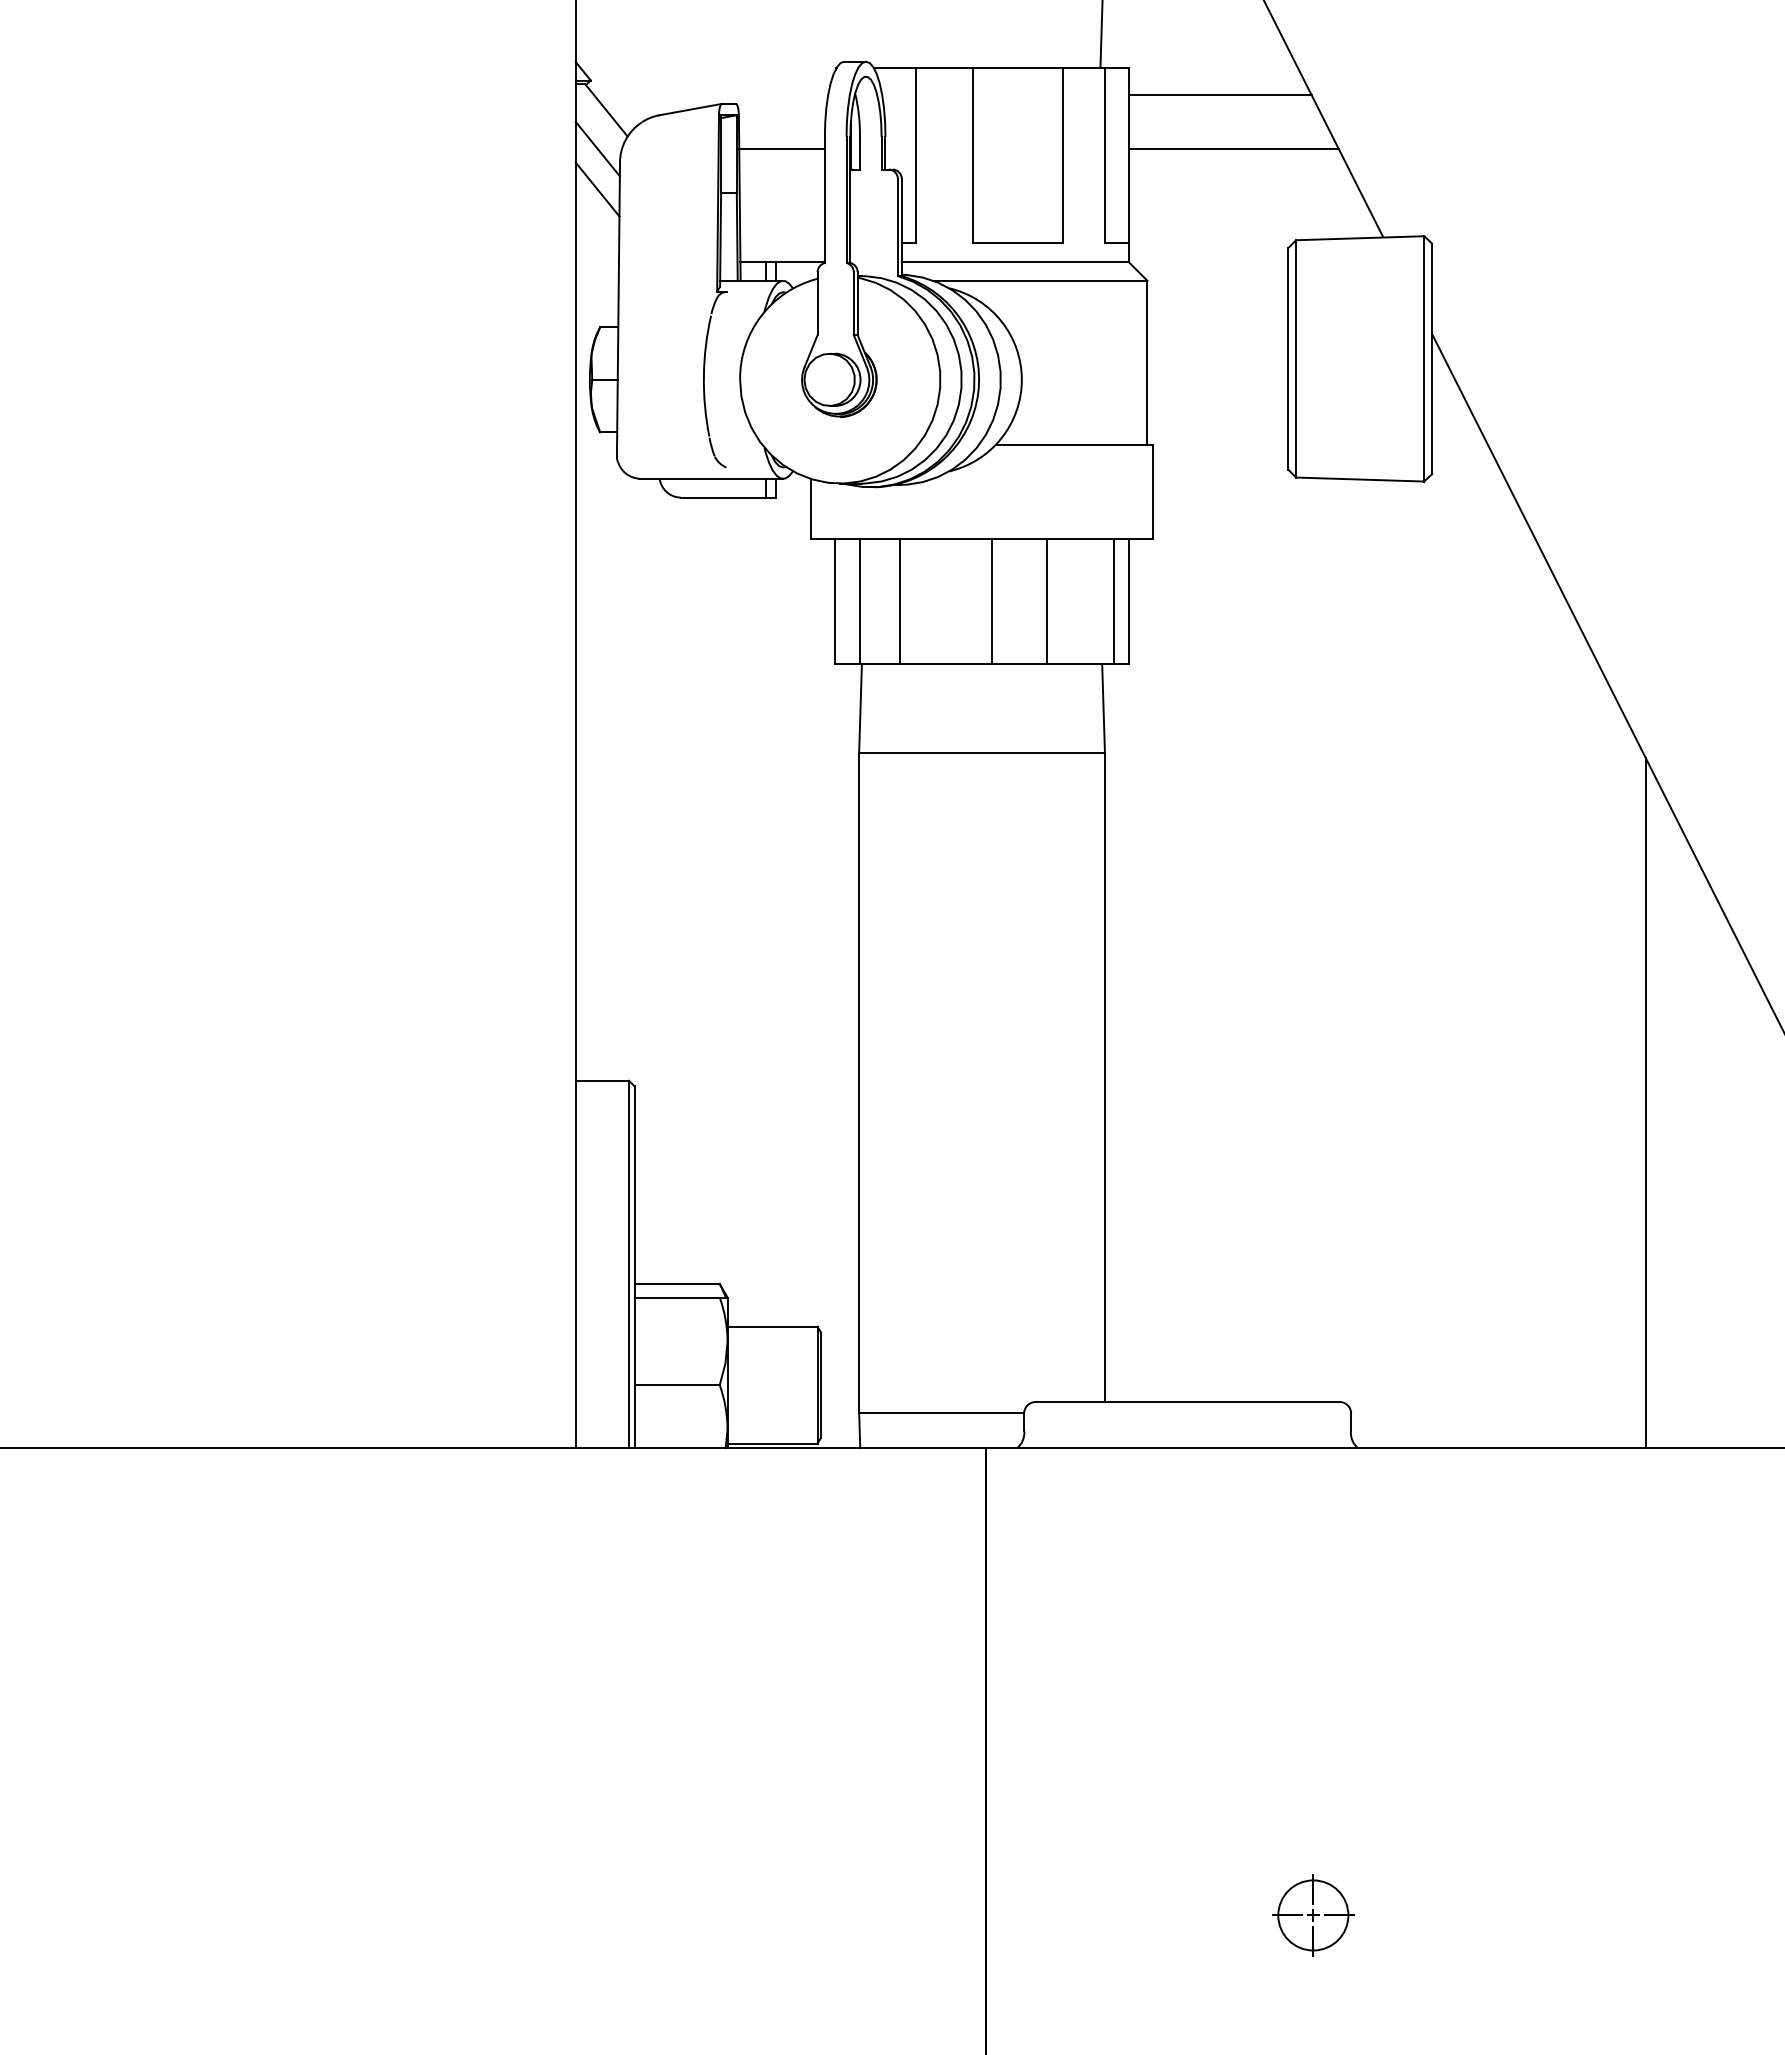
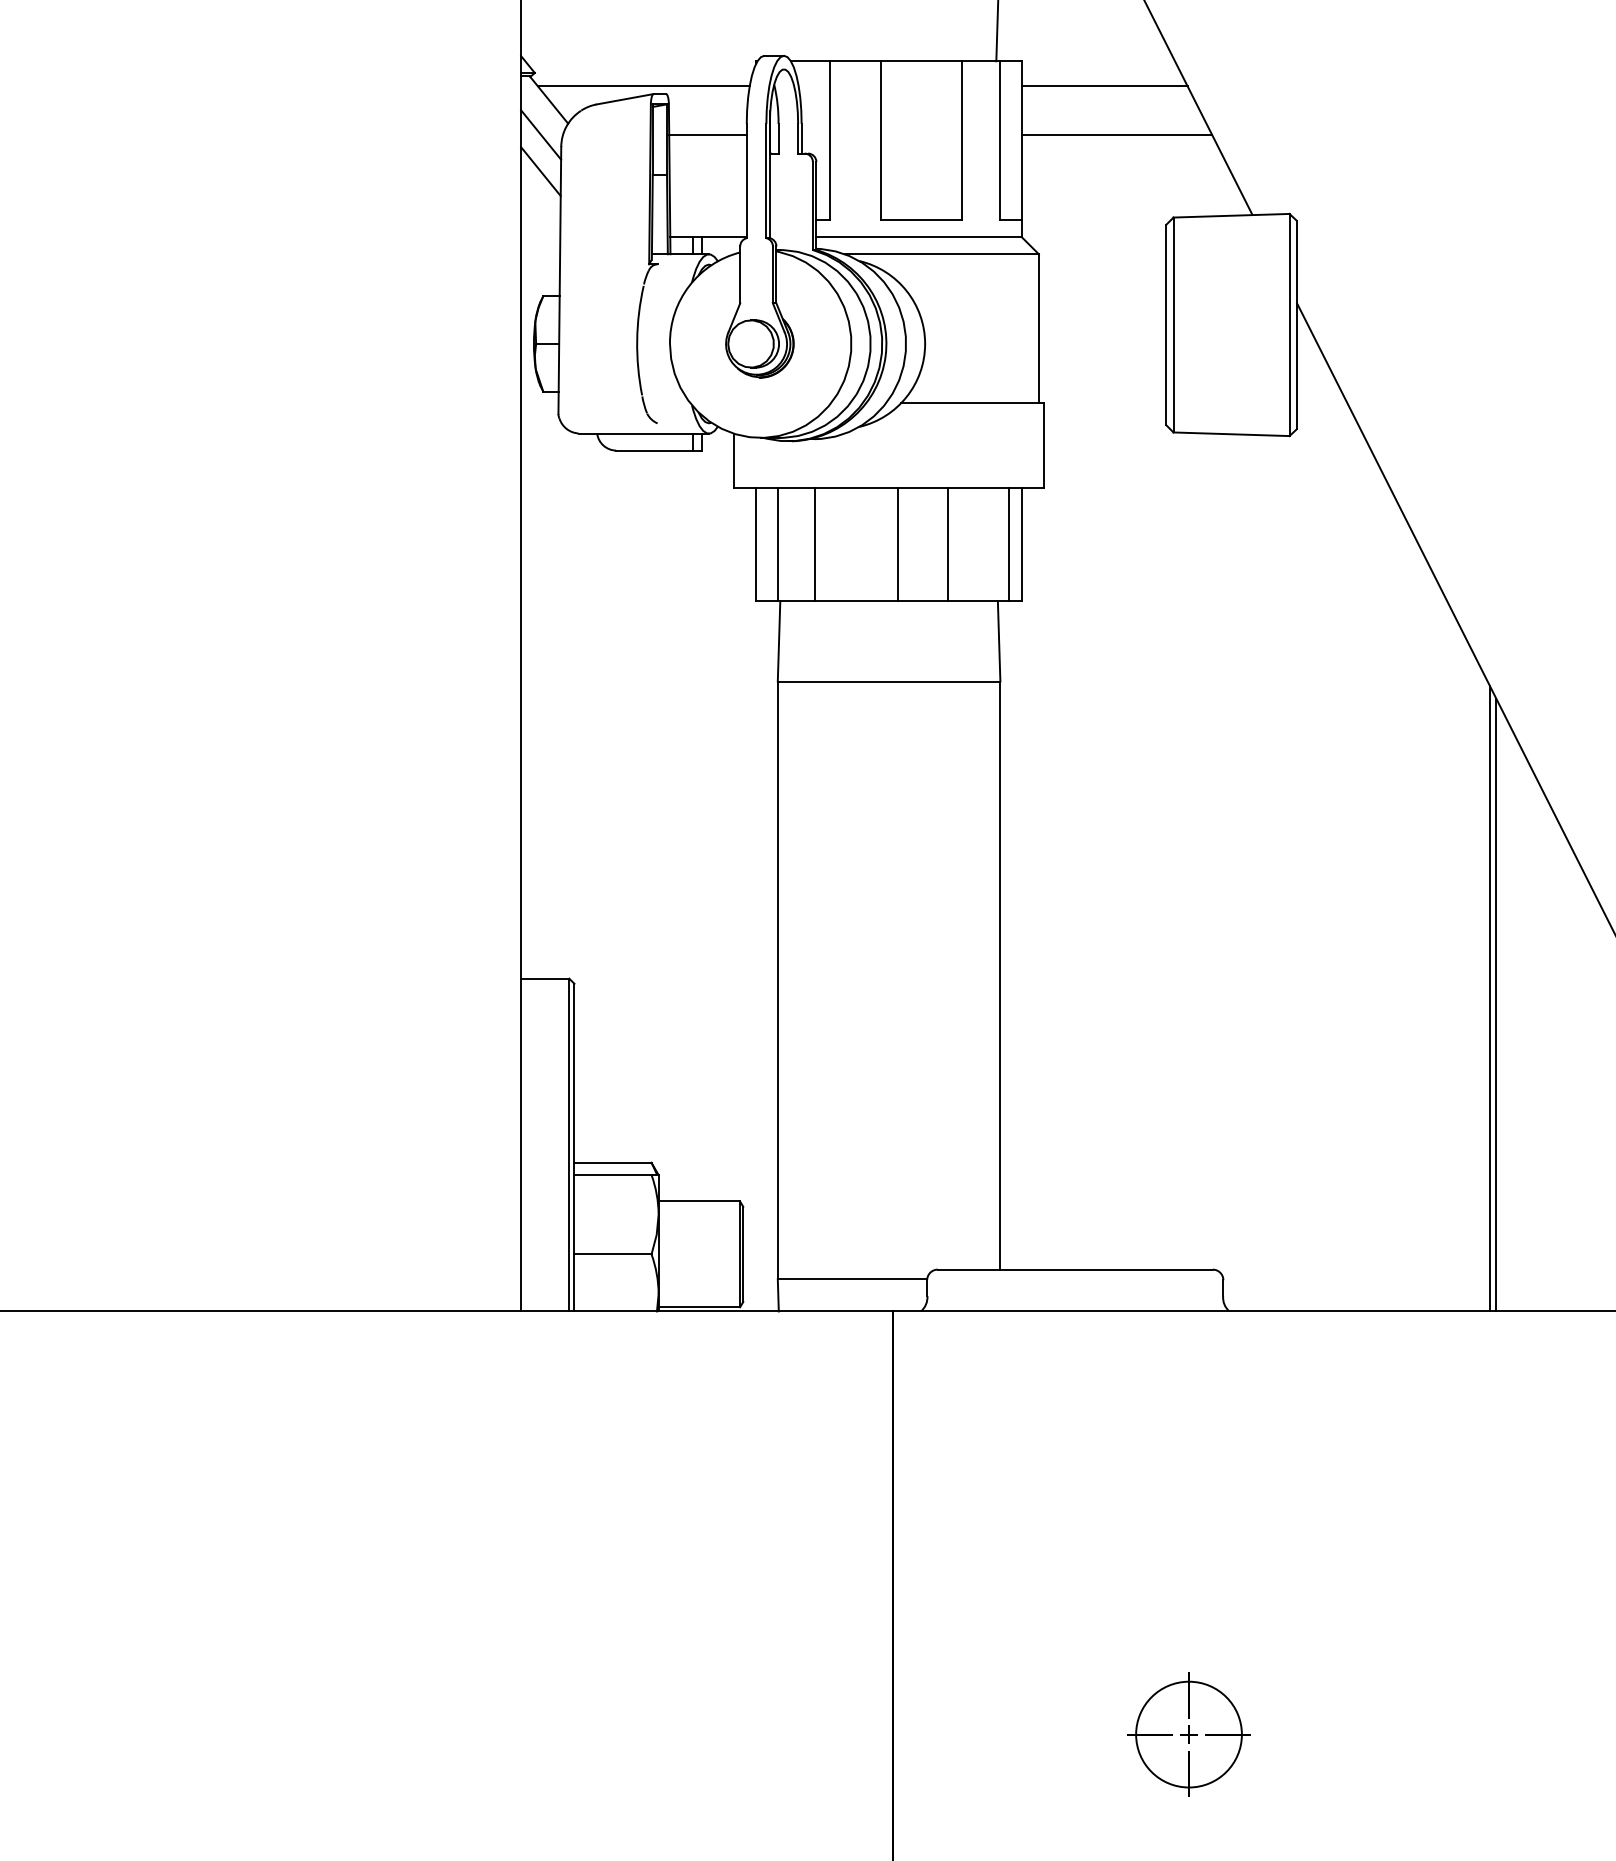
line: (711, 95) -> (644, 86), added
line: (1652, 1109) -> (1496, 1004), added
part: (1313, 1915) -> (1189, 1734), size x1.67

